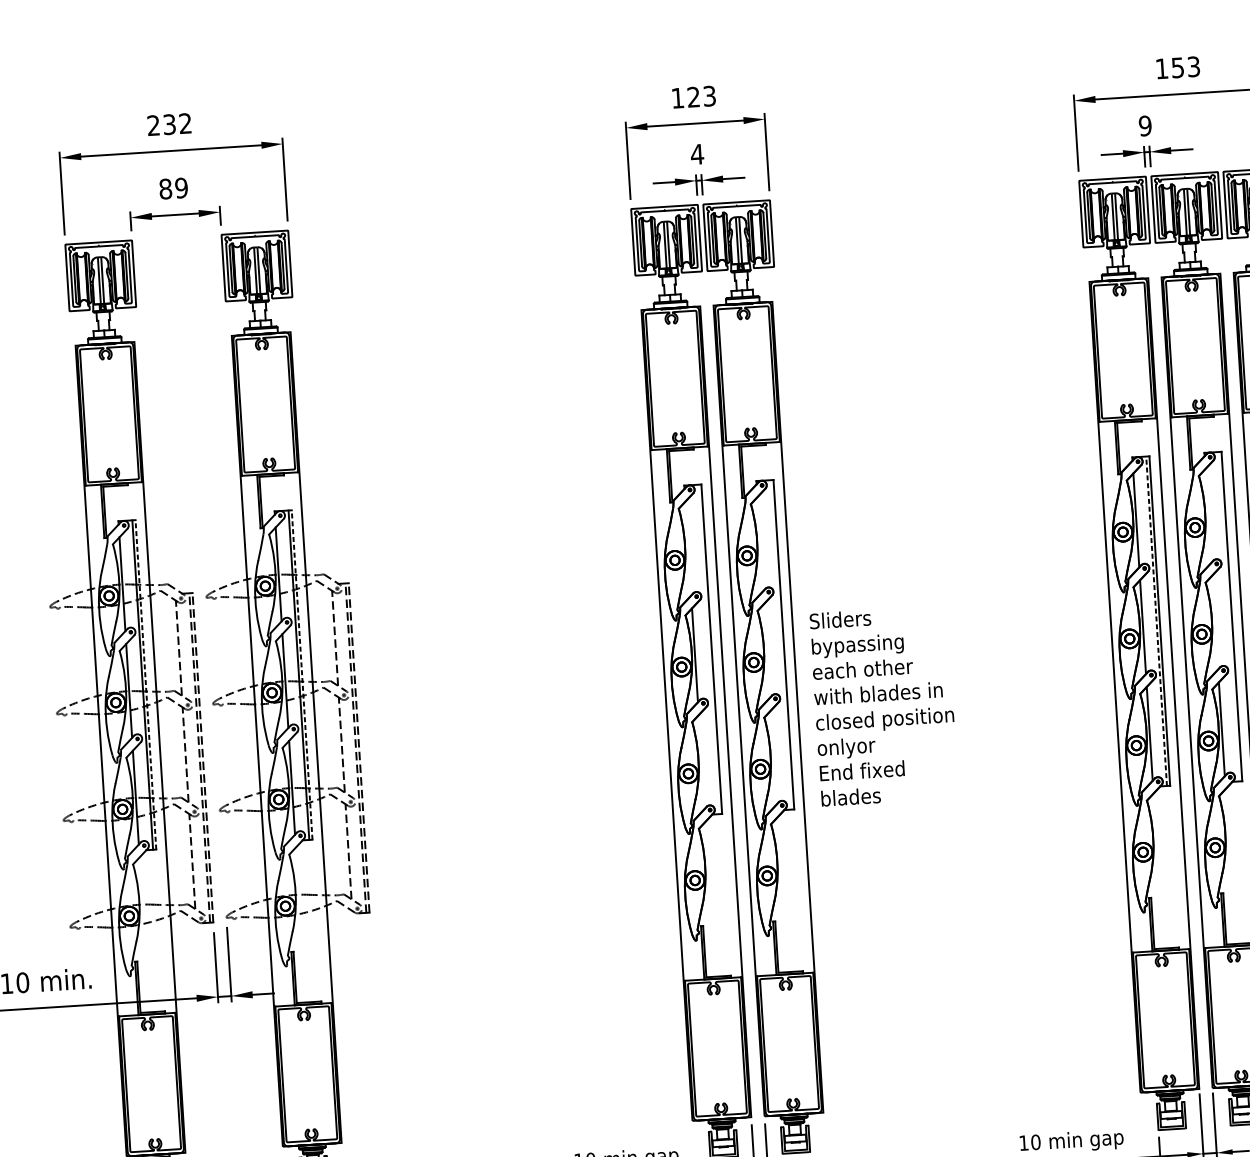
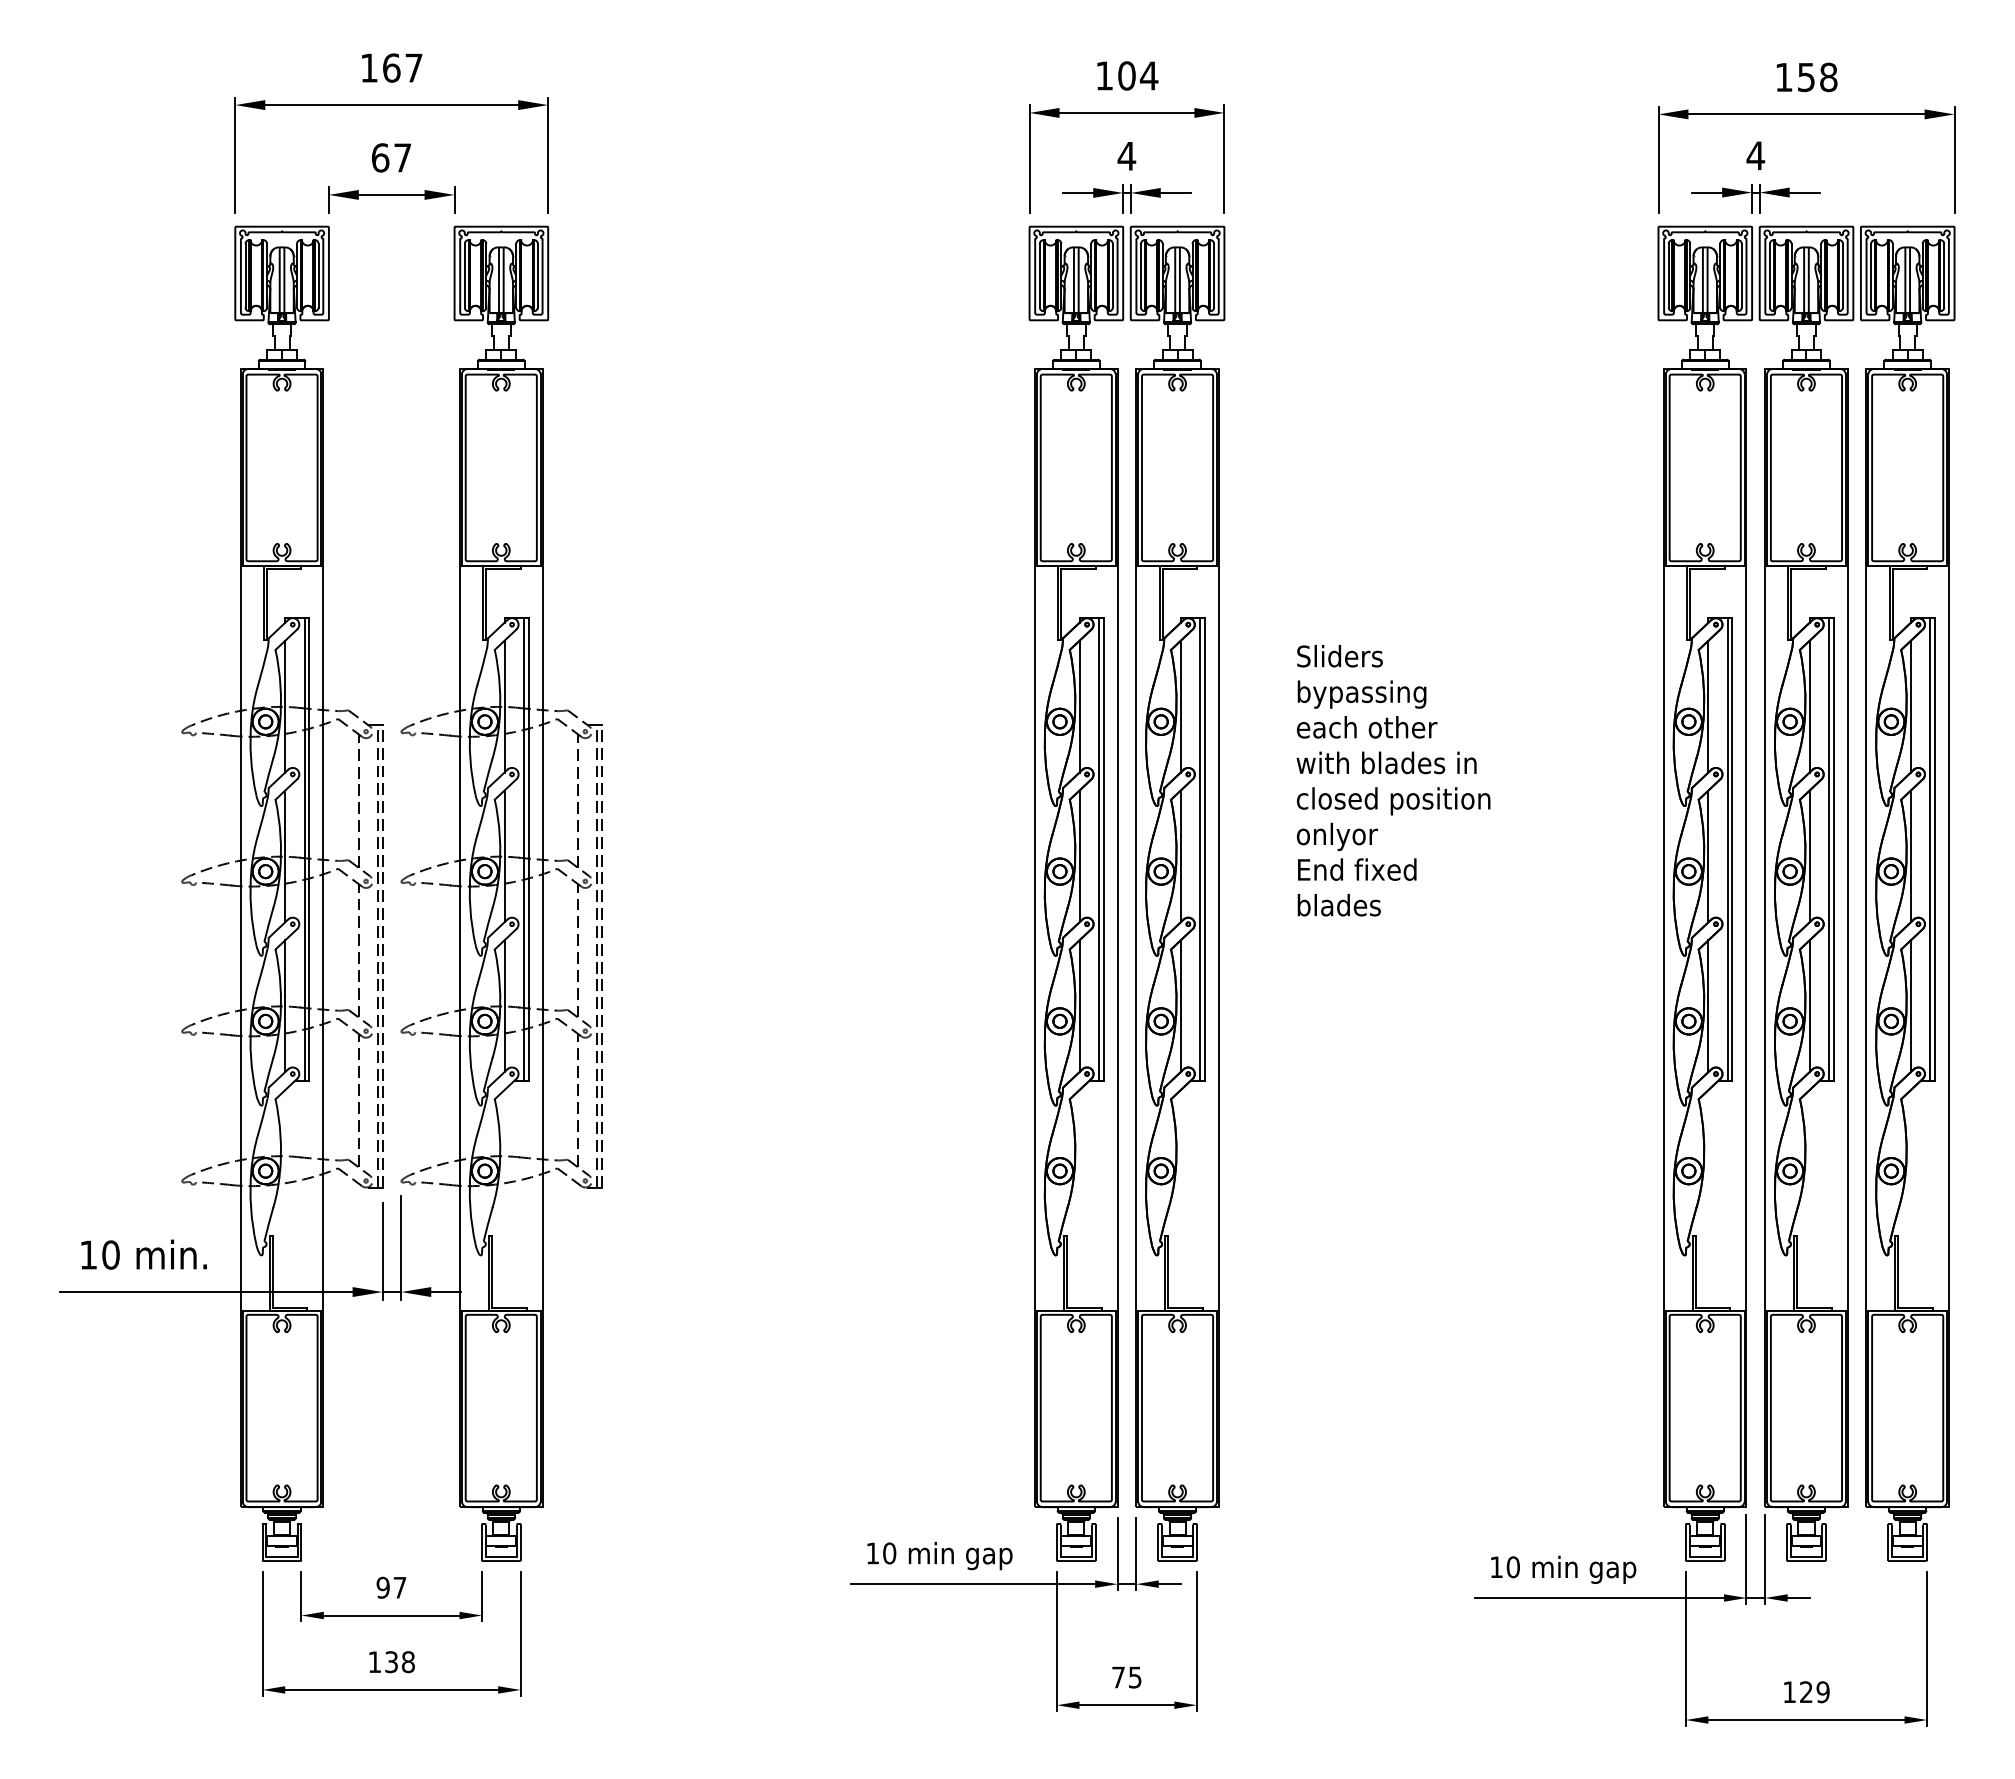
text: (1193, 66) -> (1828, 77), 153 -> 158
text: (701, 96) -> (1138, 75), 123 -> 104
text: (169, 124) -> (391, 67), 232 -> 167
text: (1145, 125) -> (1755, 155), 9 -> 4
text: (173, 188) -> (391, 157), 89 -> 67
line: (1208, 515) -> (1809, 706), added
line: (760, 544) -> (1180, 706), added
line: (688, 548) -> (1079, 706), added
line: (1228, 616) -> (1829, 849), added
line: (1156, 620) -> (1727, 848), dashed -> solid
line: (1215, 622) -> (1809, 856), added
line: (780, 645) -> (1200, 849), added
line: (708, 649) -> (1099, 849), added
line: (766, 650) -> (1180, 856), added
line: (302, 674) -> (528, 848), dashed -> solid
line: (146, 684) -> (309, 848), dashed -> solid
text: (884, 705) -> (1393, 780), moved
line: (773, 757) -> (1180, 1006), added
line: (701, 762) -> (1079, 1006), added

